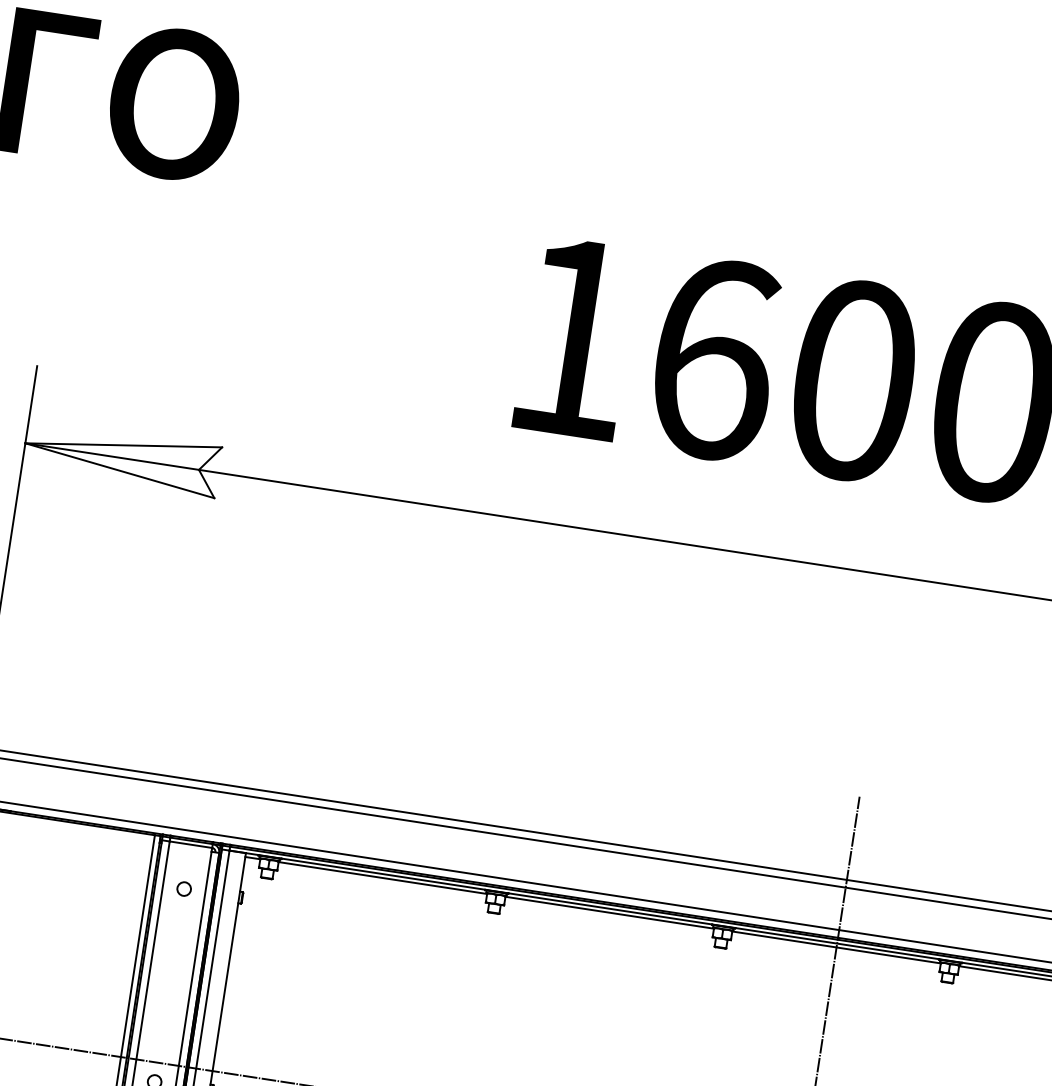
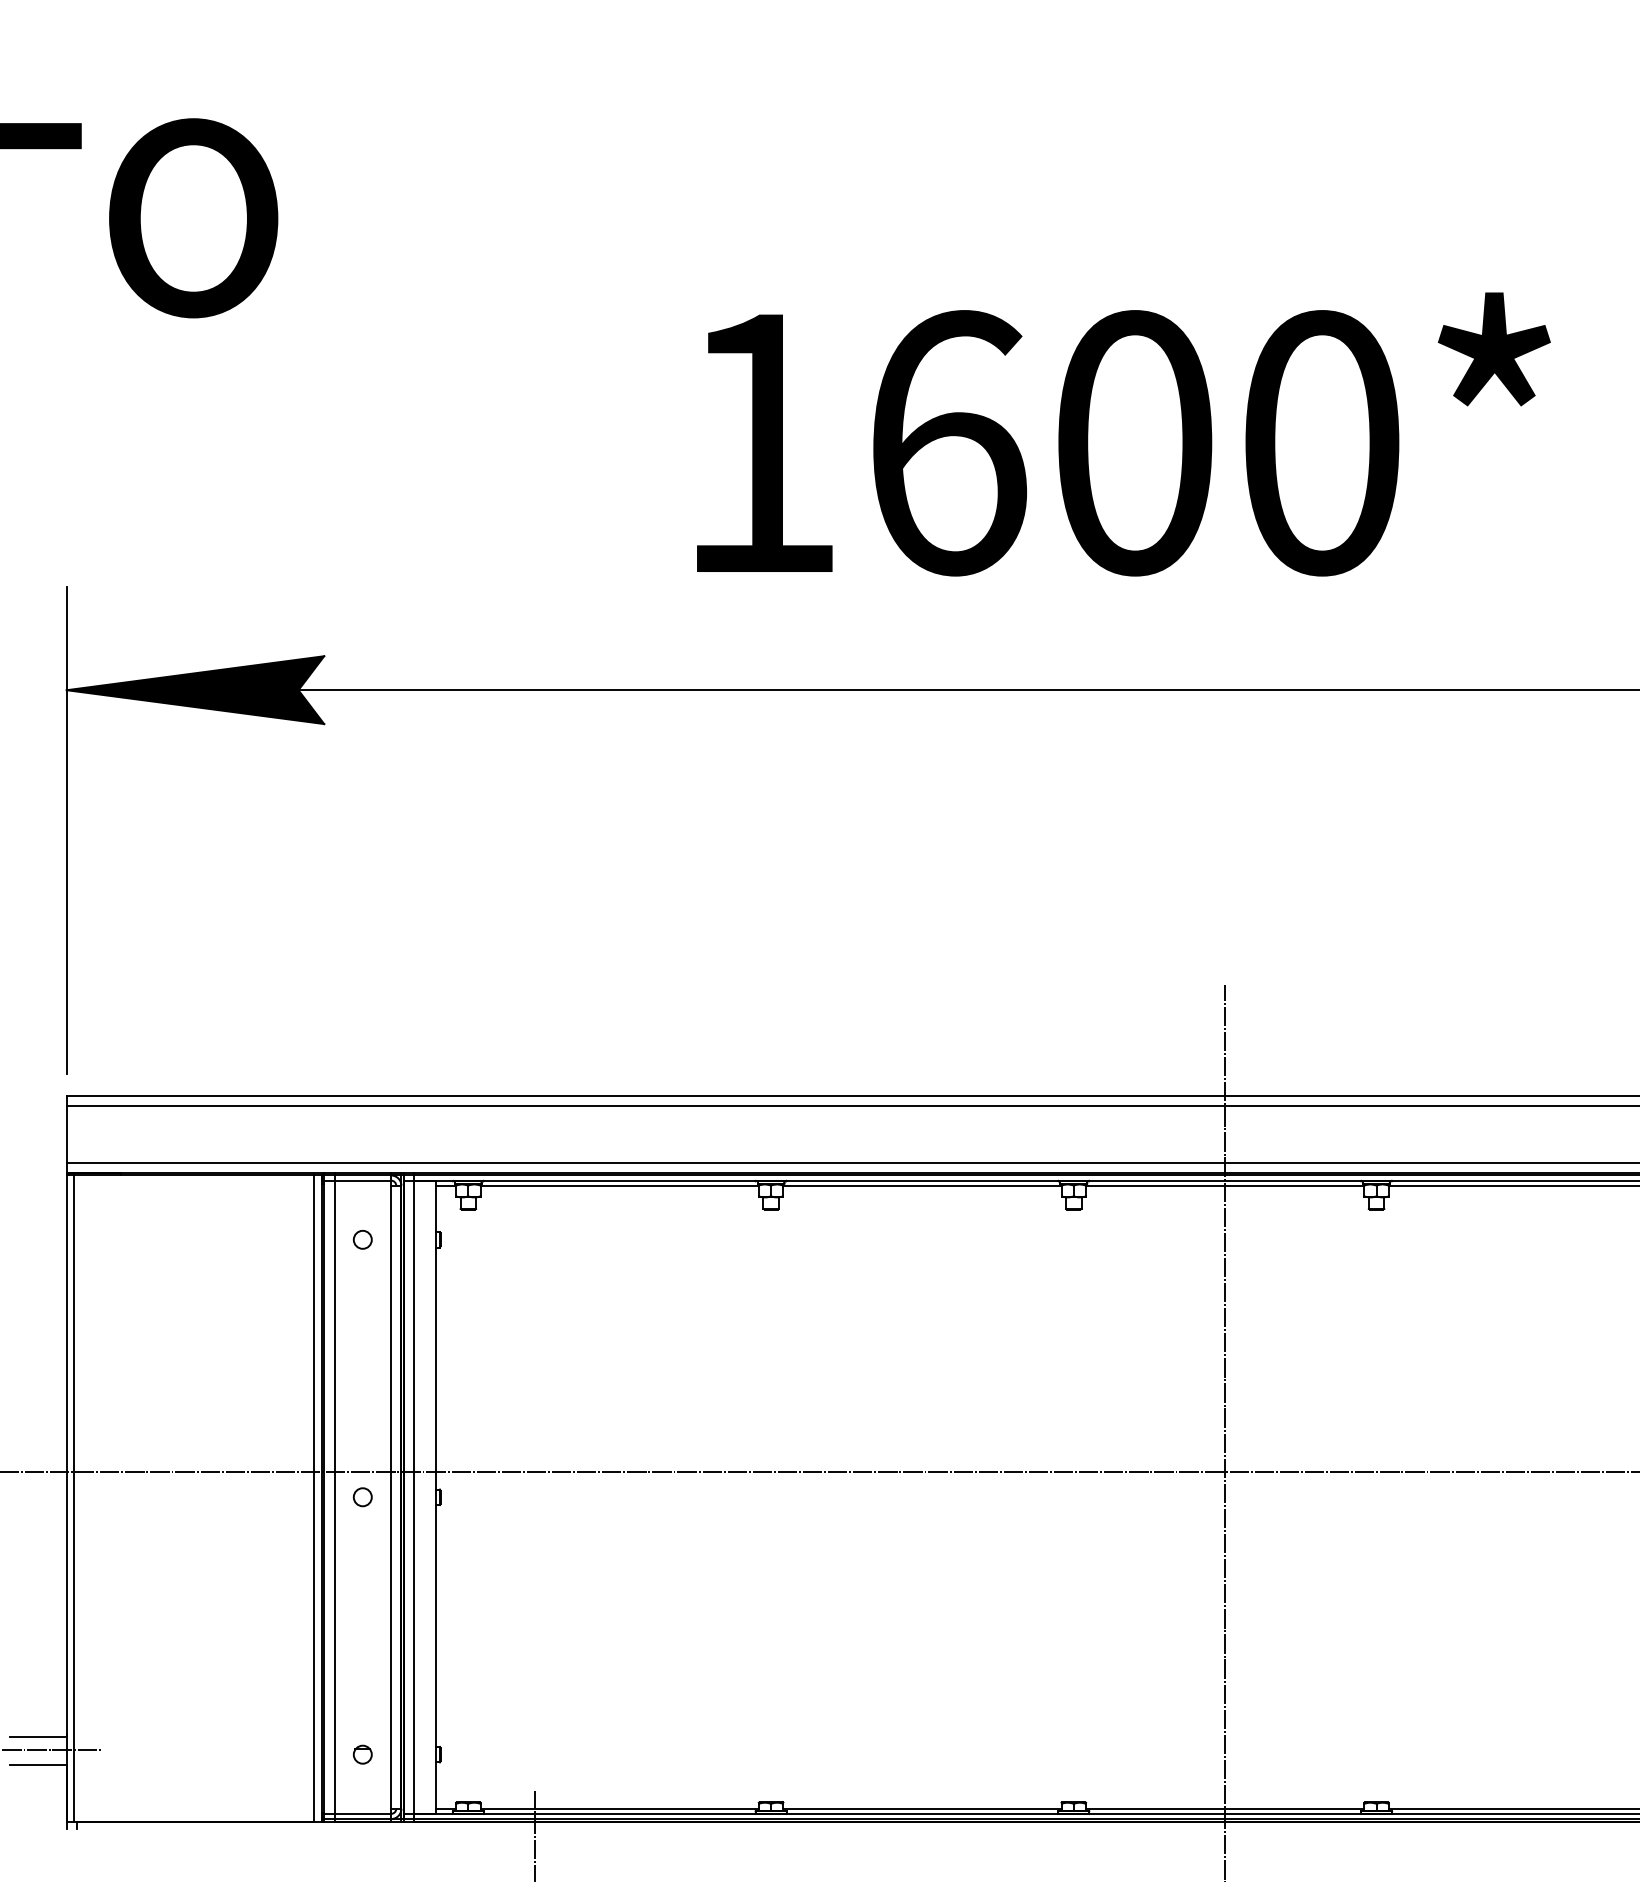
fill: (121, 458) -> (195, 690), added

